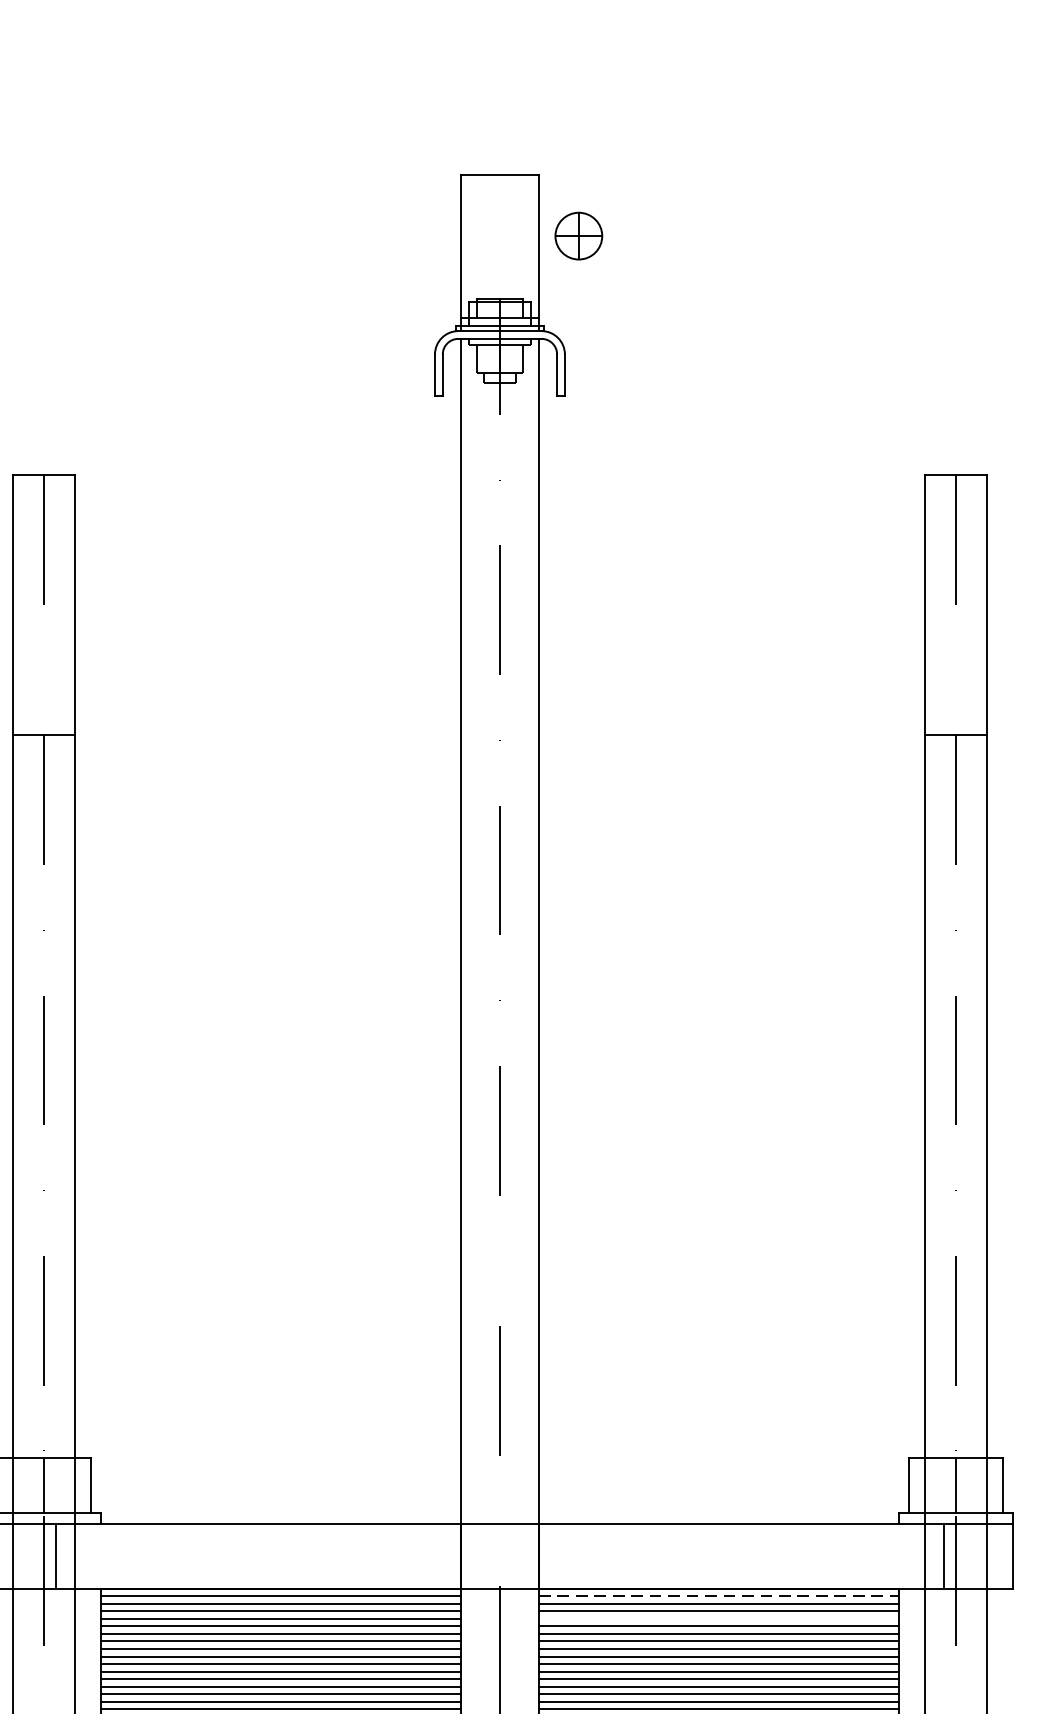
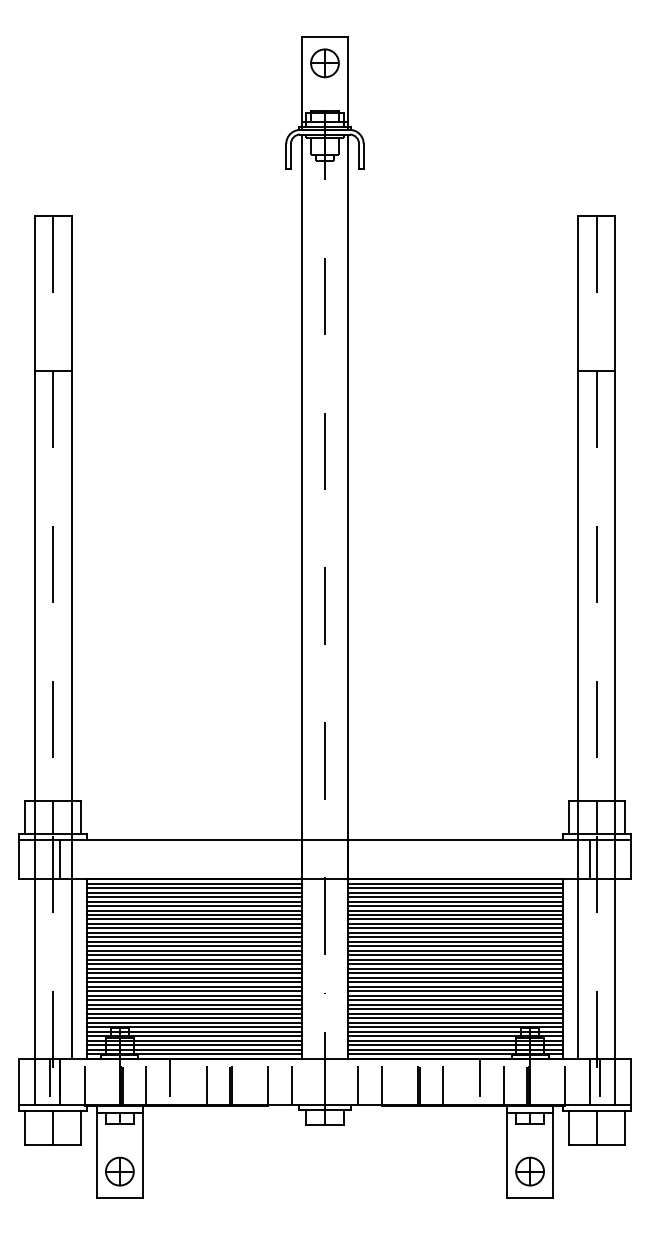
part: (578, 236) -> (324, 63), moved
line: (719, 1596) -> (455, 883), dashed -> solid
line: (719, 1619) -> (455, 897), added

